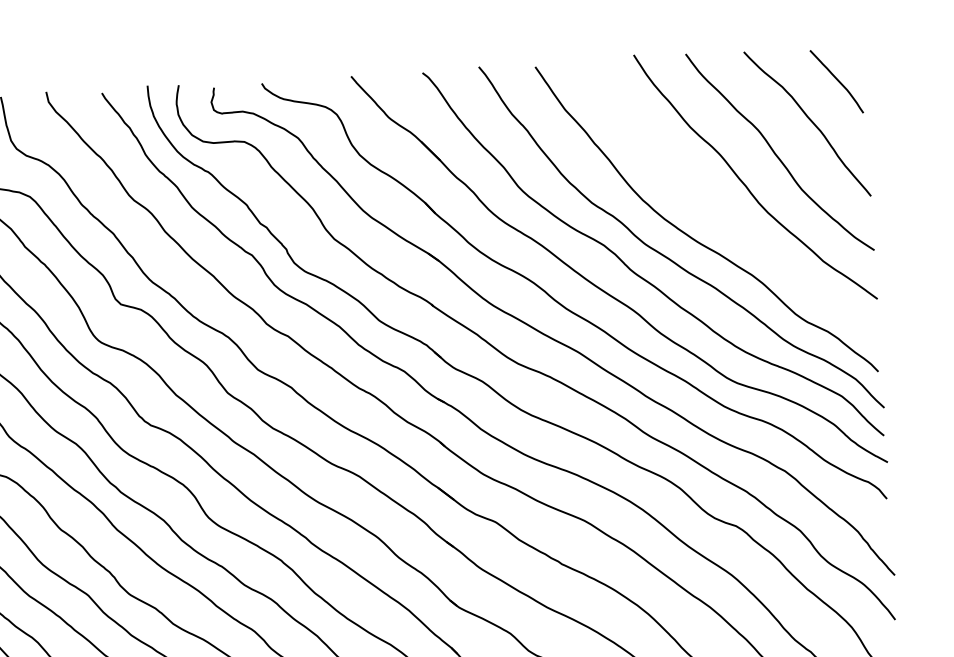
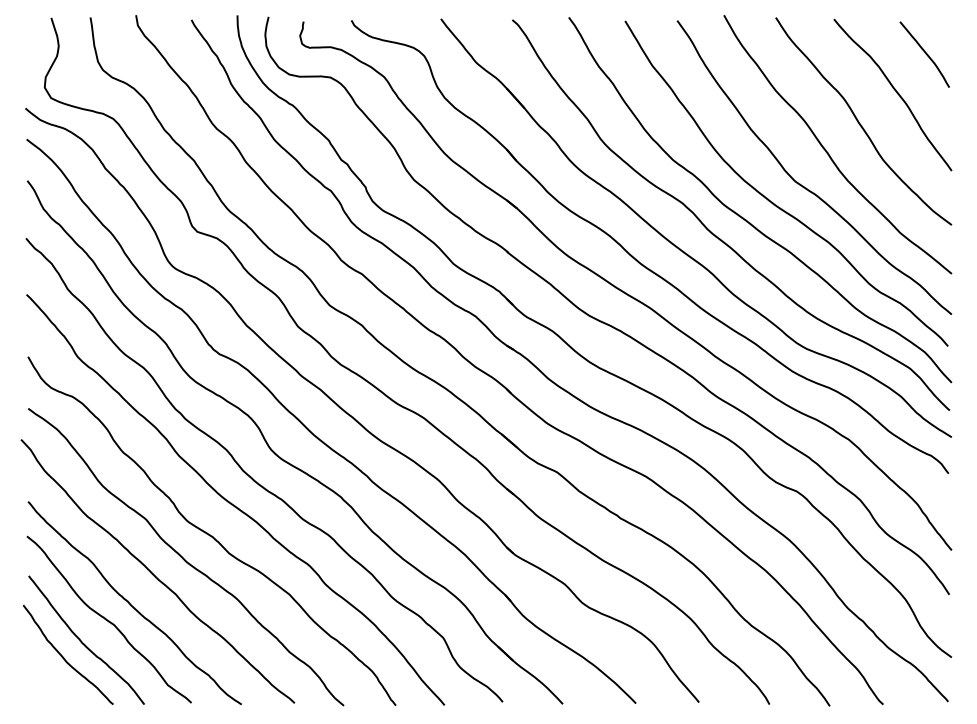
curve: (723, 220) -> (803, 185), added

